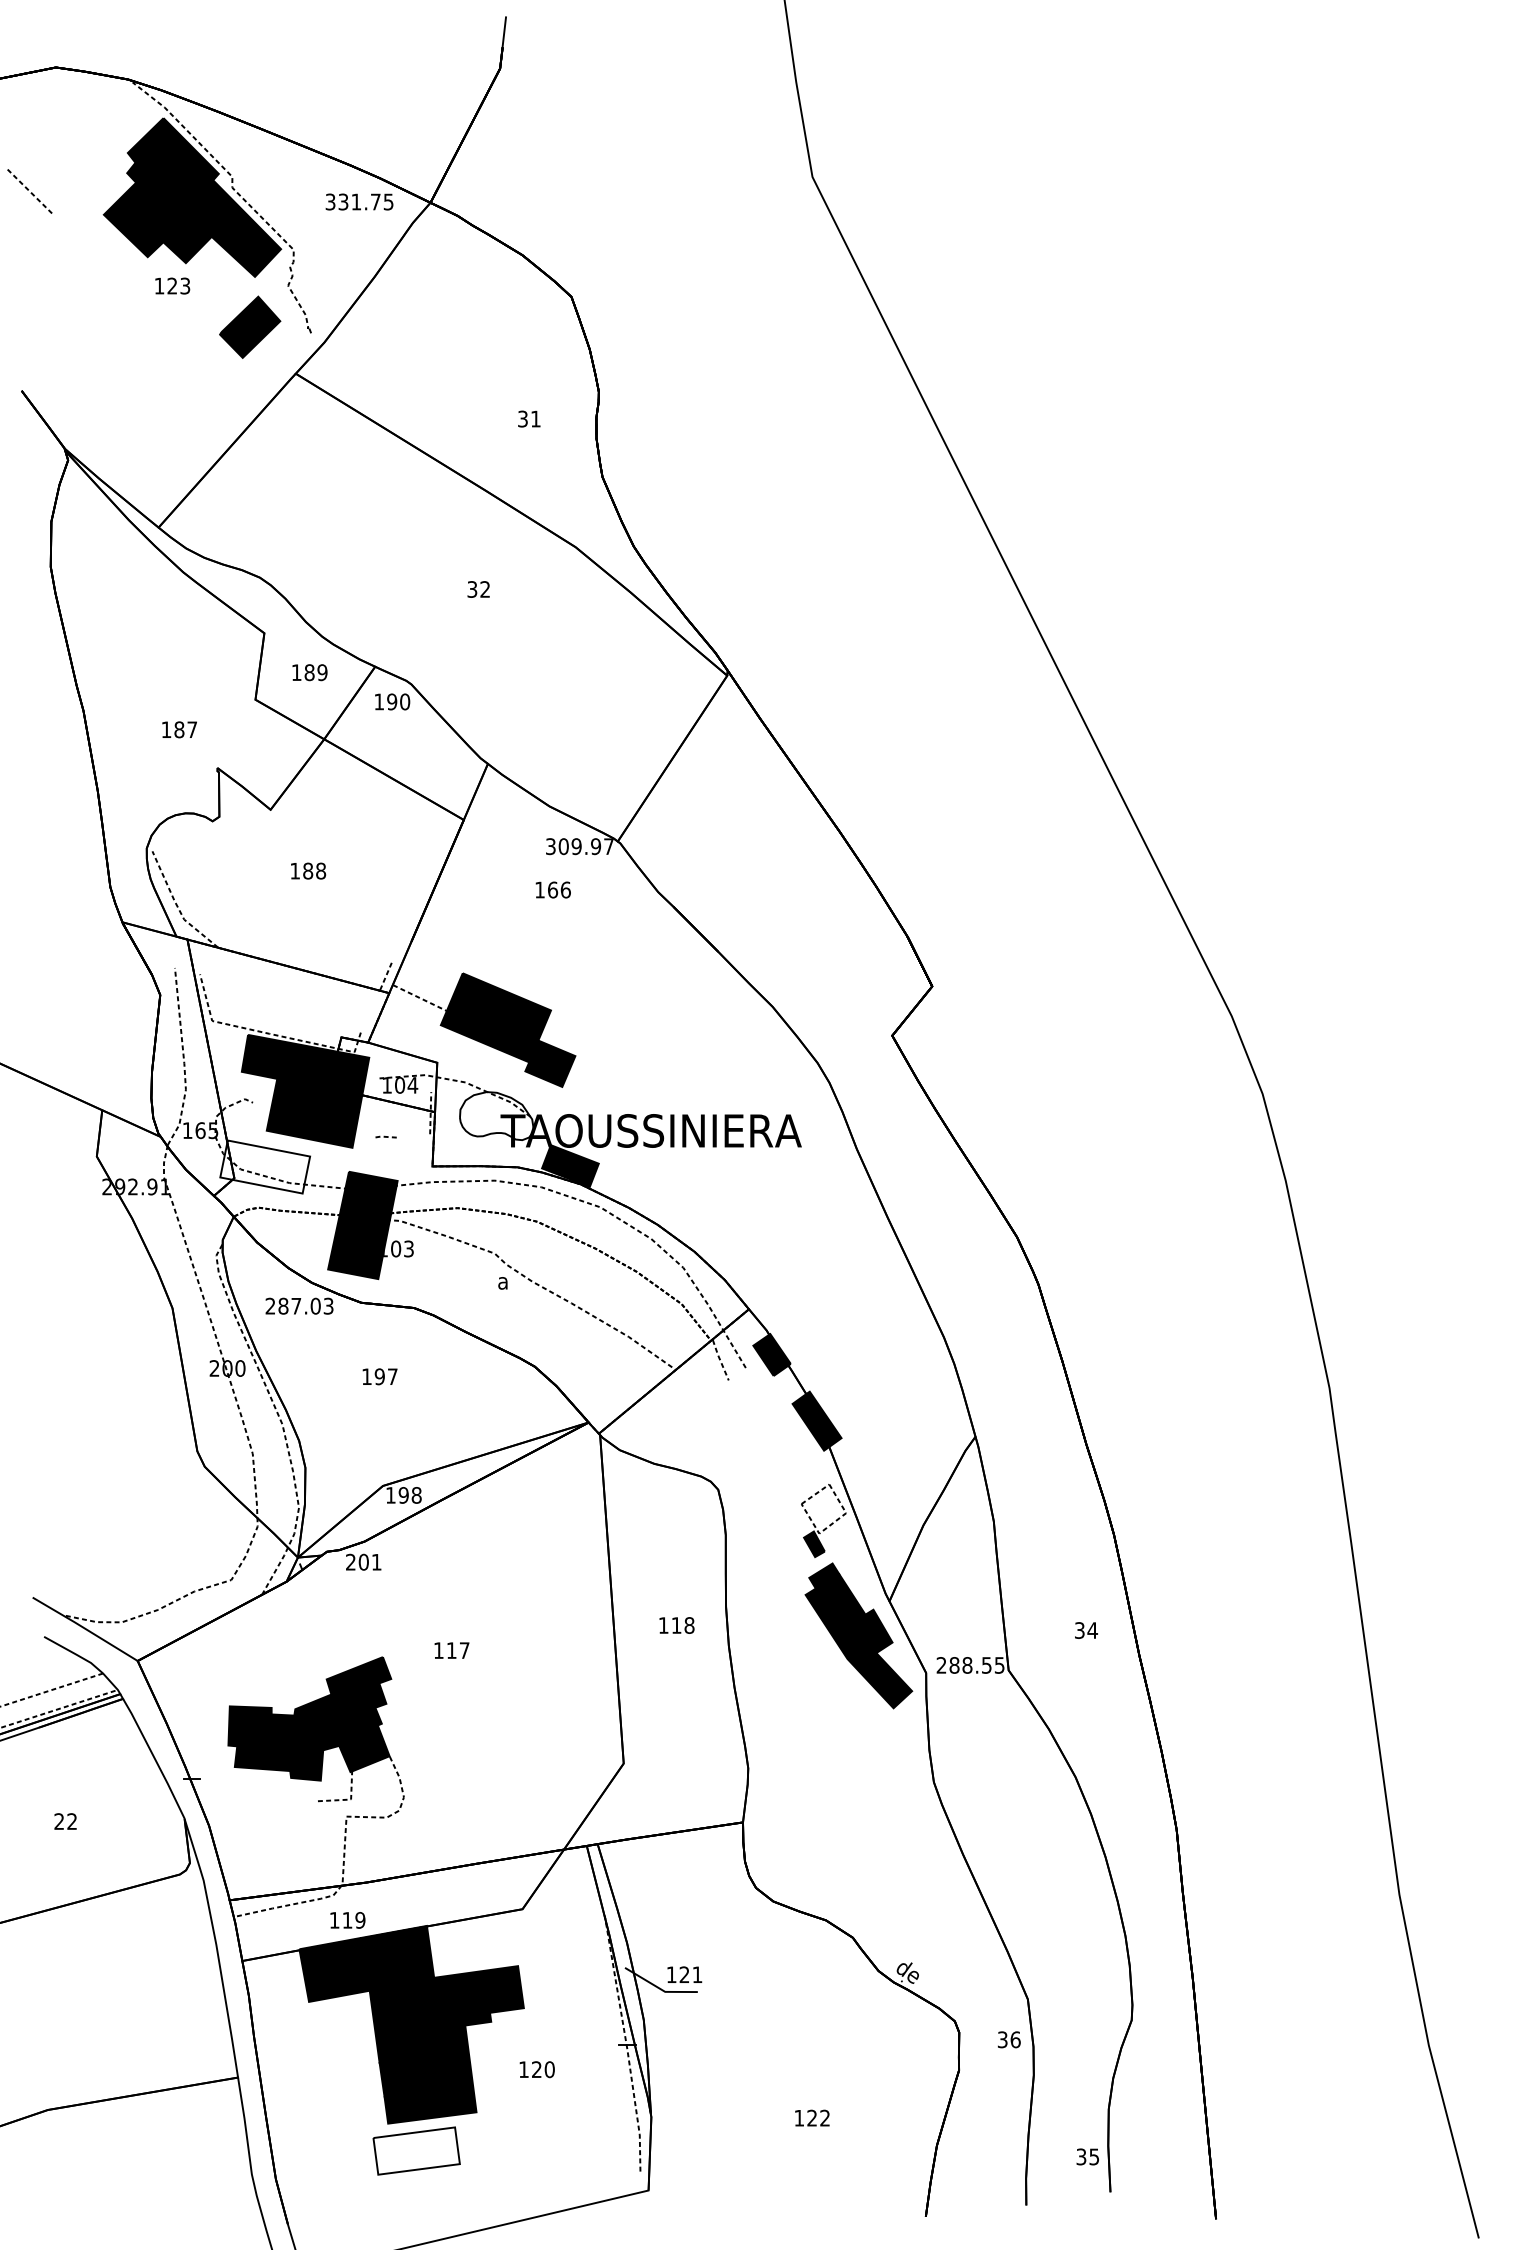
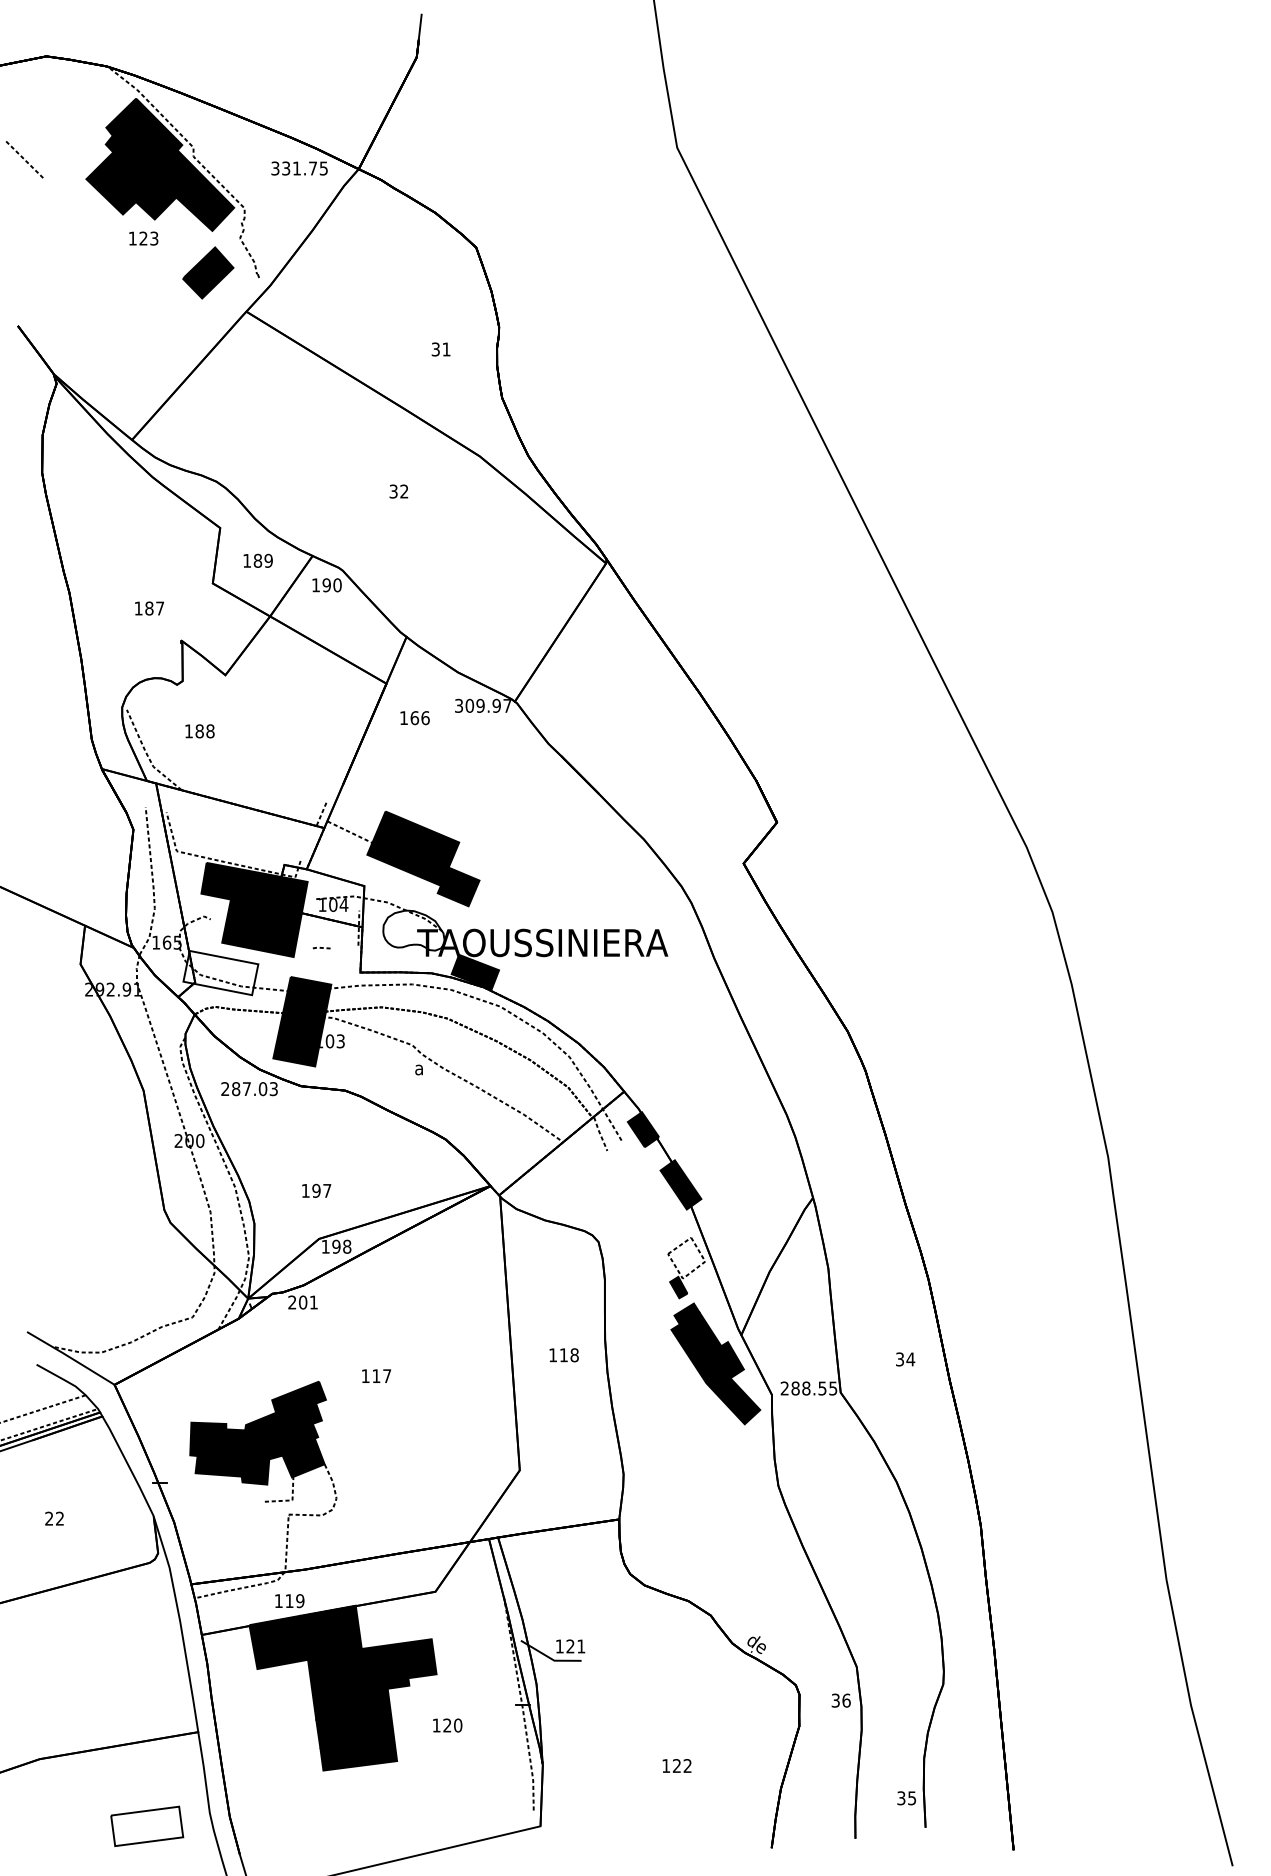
text: (307, 871) -> (199, 731), moved
text: (552, 890) -> (414, 718), moved
text: (379, 1376) -> (316, 1190), moved
part: (417, 2149) -> (147, 1825), moved

